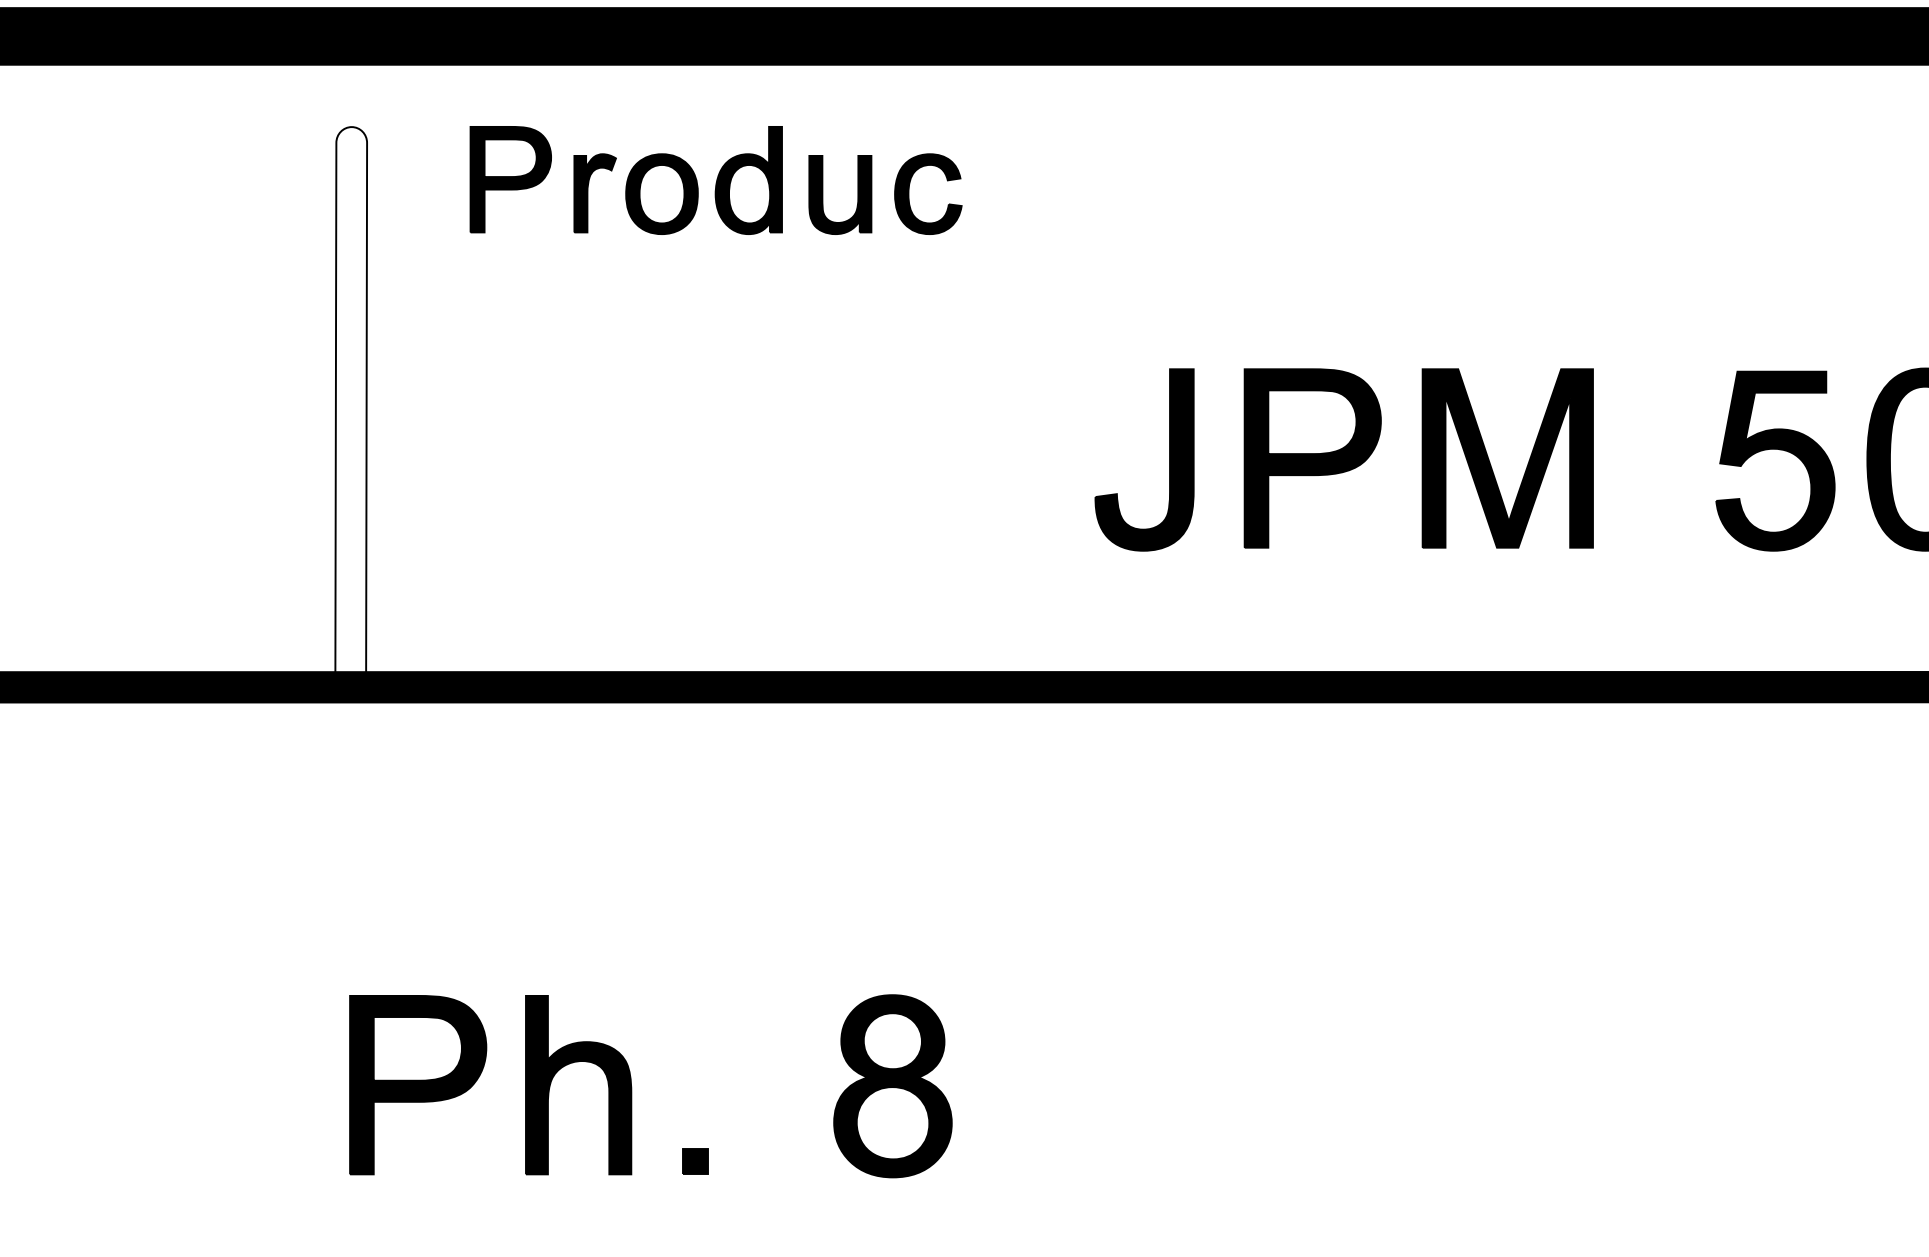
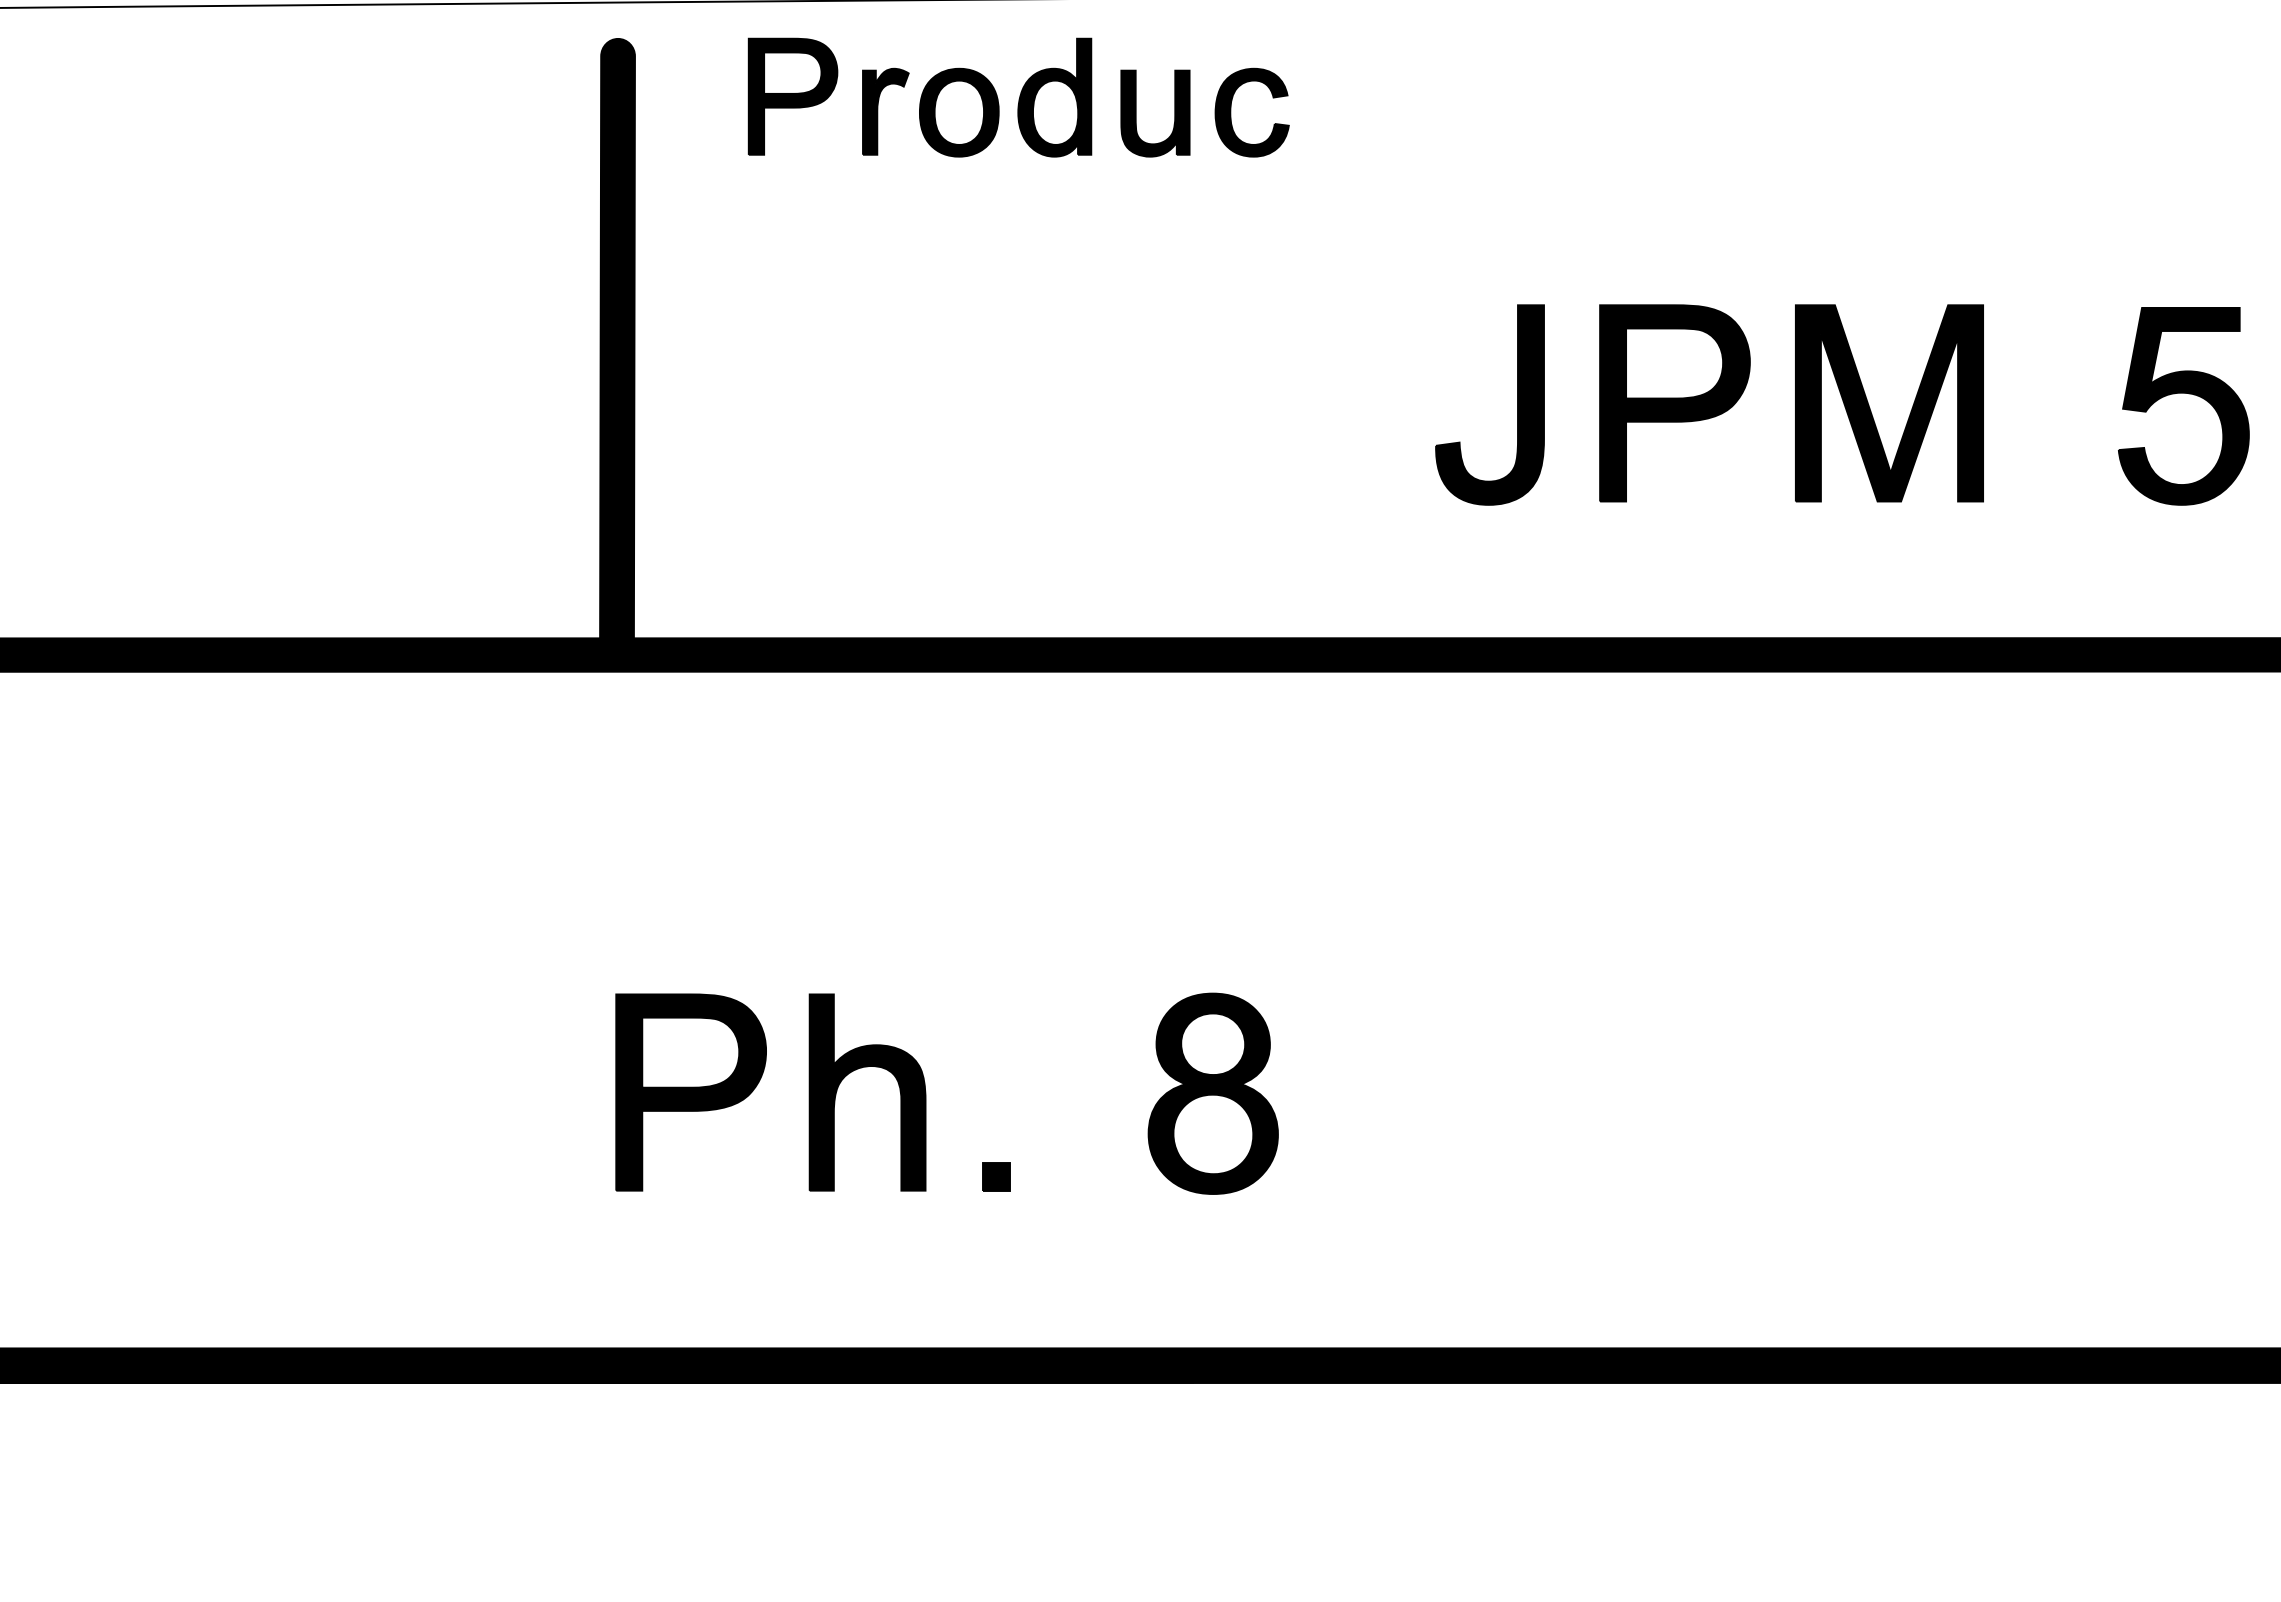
fill: (351, 410) -> (617, 350), added

